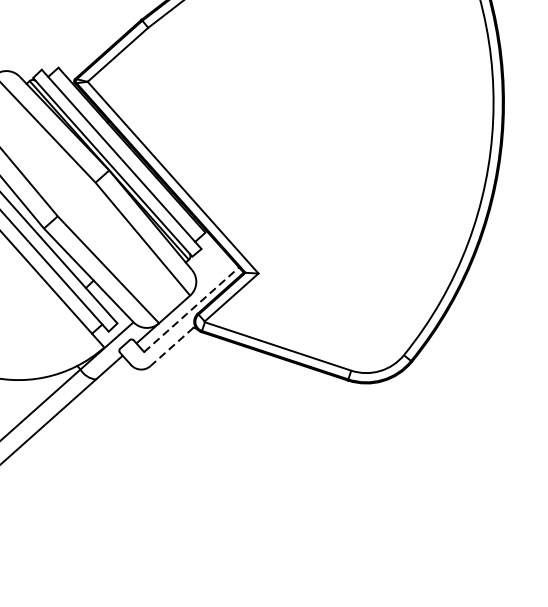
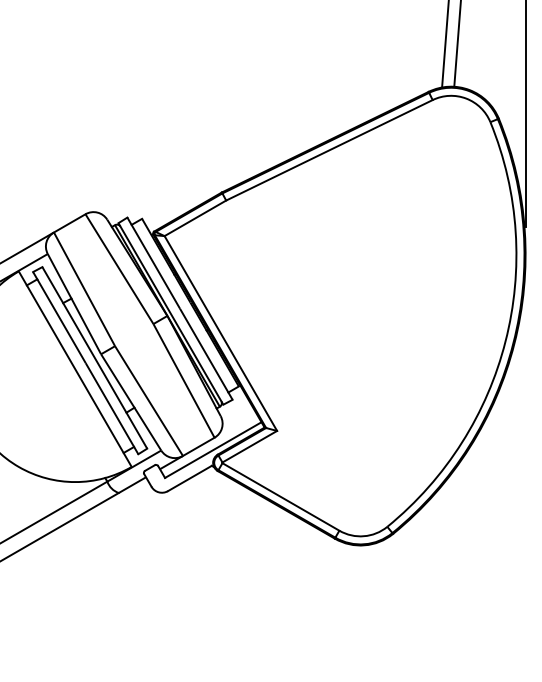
line: (191, 310) -> (213, 450), dashed -> solid
line: (171, 346) -> (189, 478), dashed -> solid

